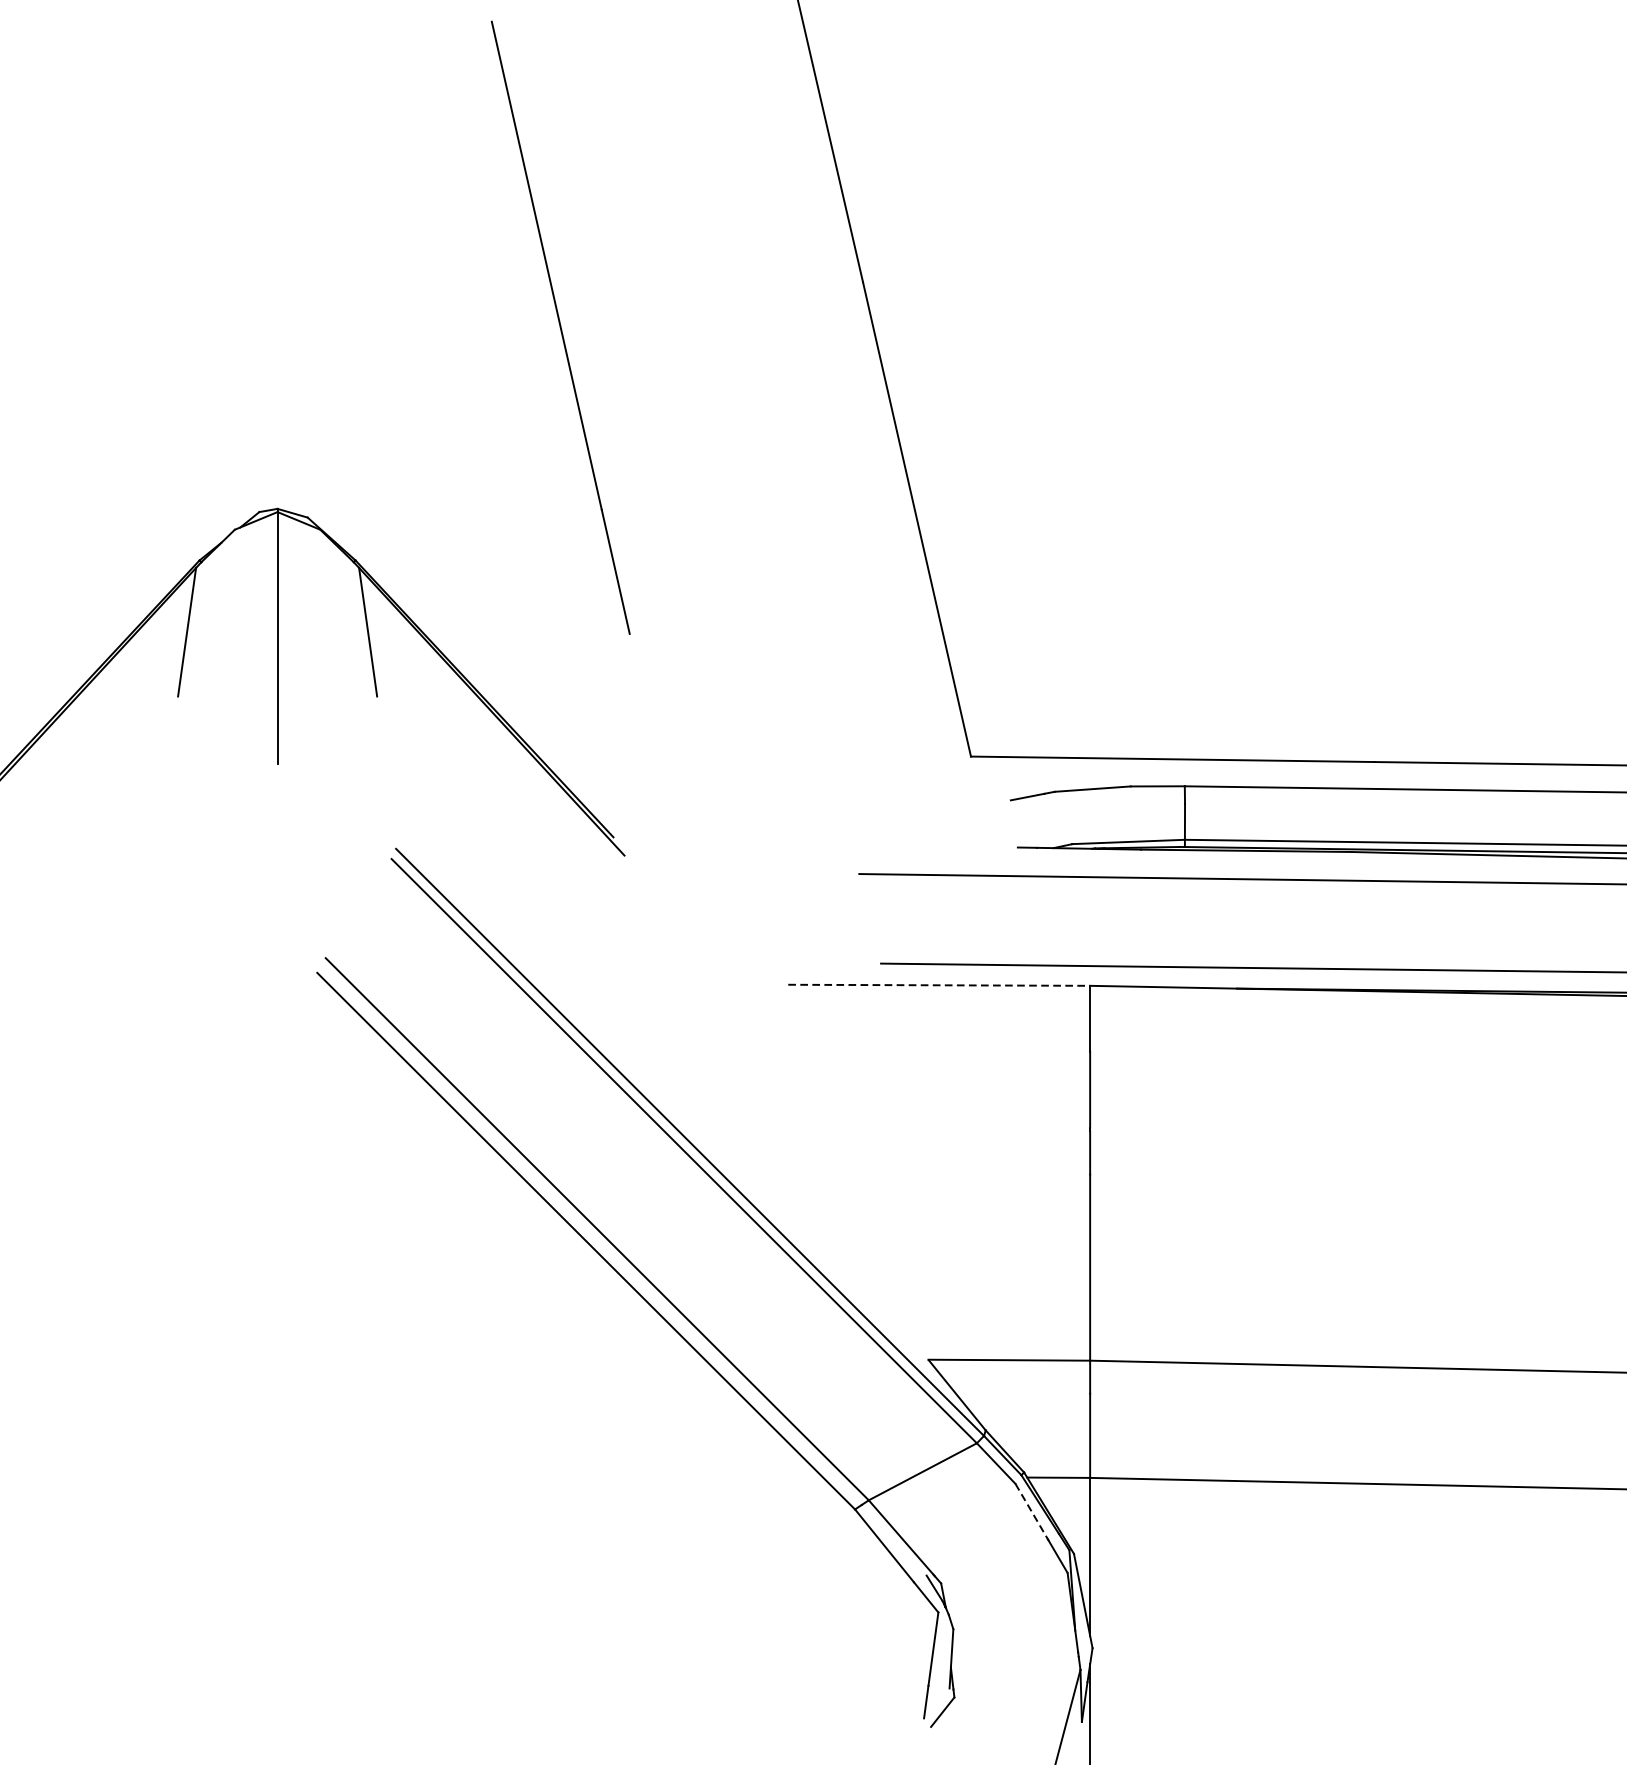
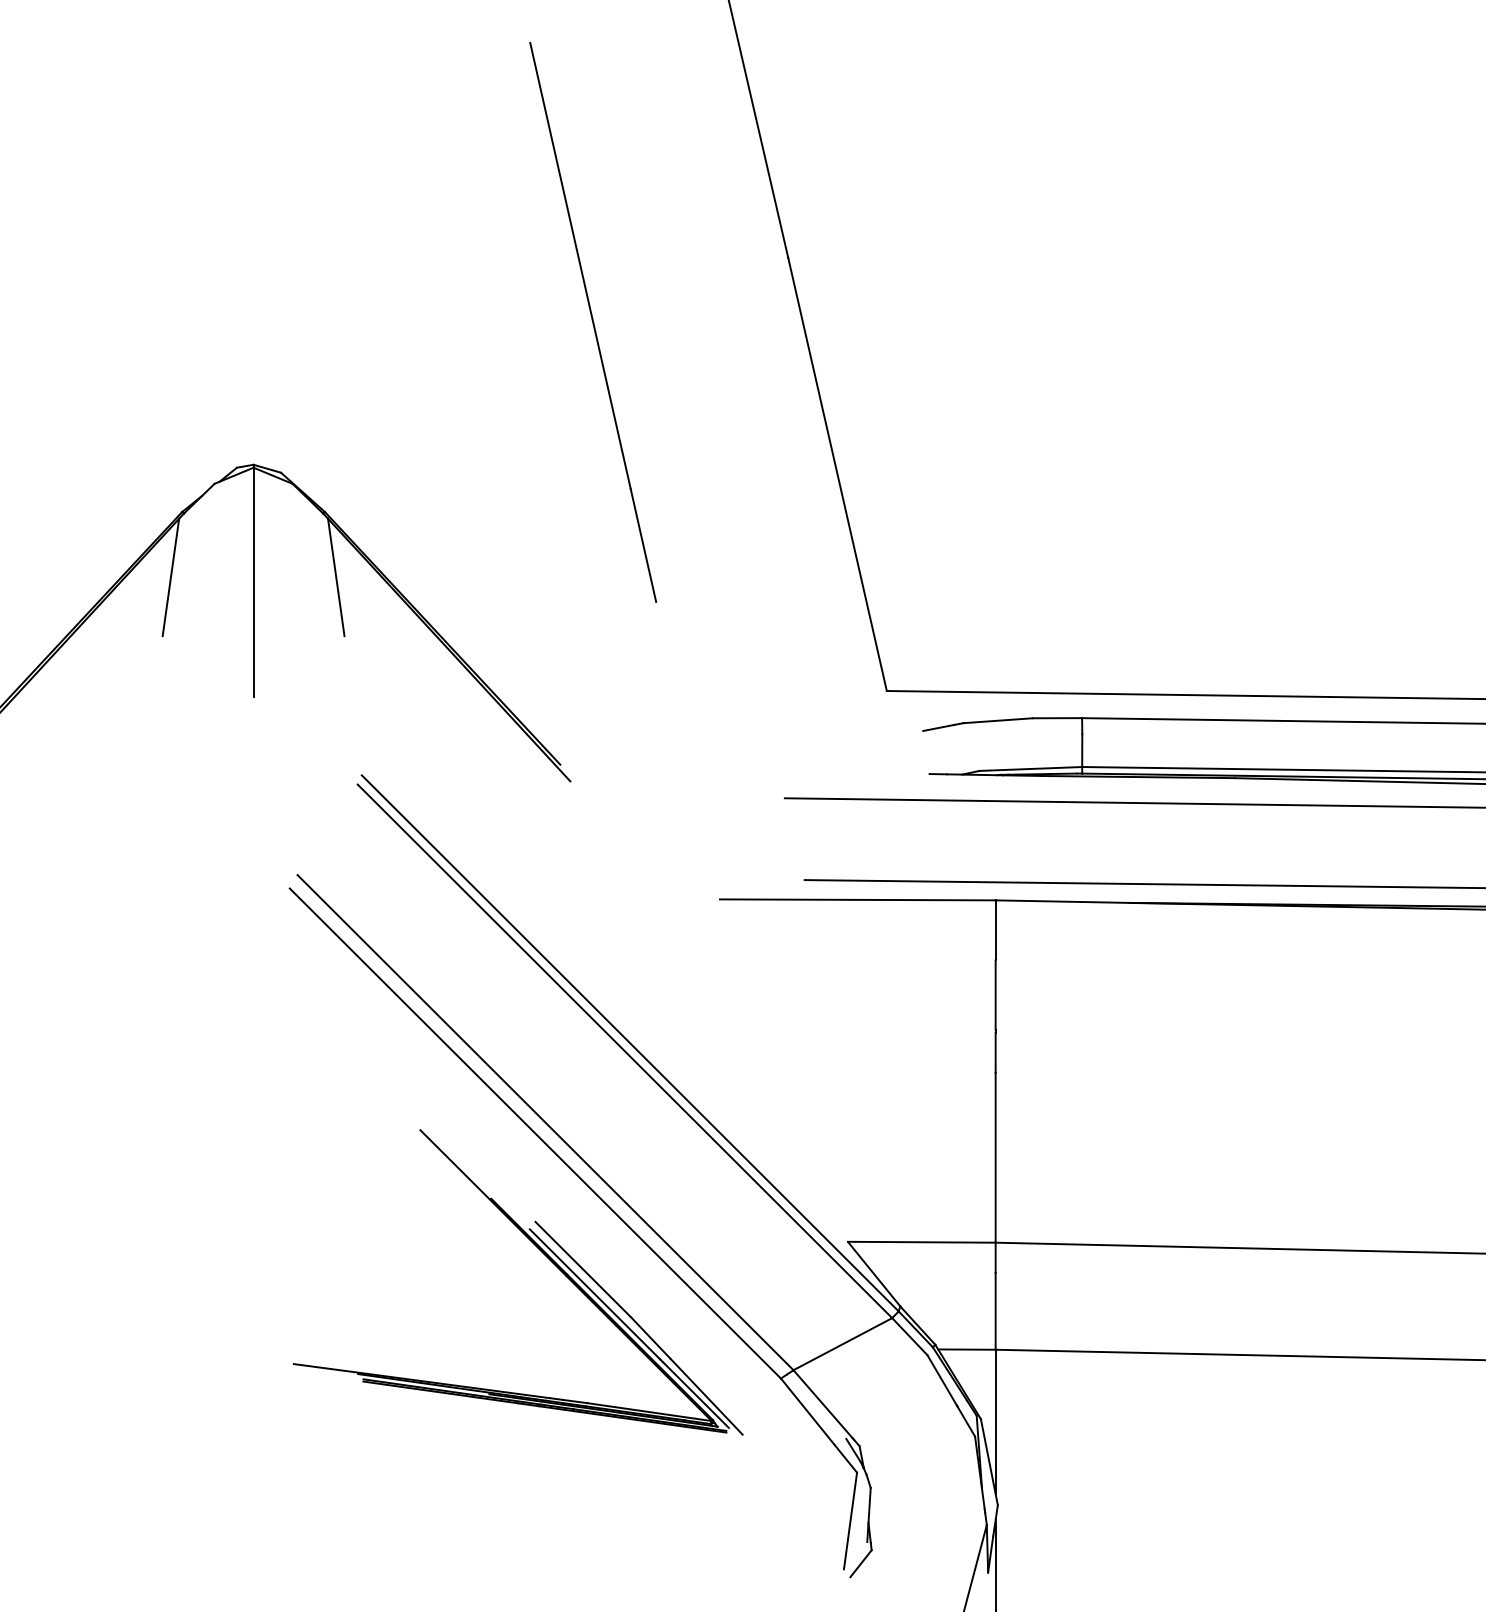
line: (561, 326) -> (593, 321), moved
line: (938, 984) -> (857, 899), dashed -> solid
part: (596, 1374) -> (544, 1255), added
line: (1031, 1511) -> (942, 1380), dashed -> solid

